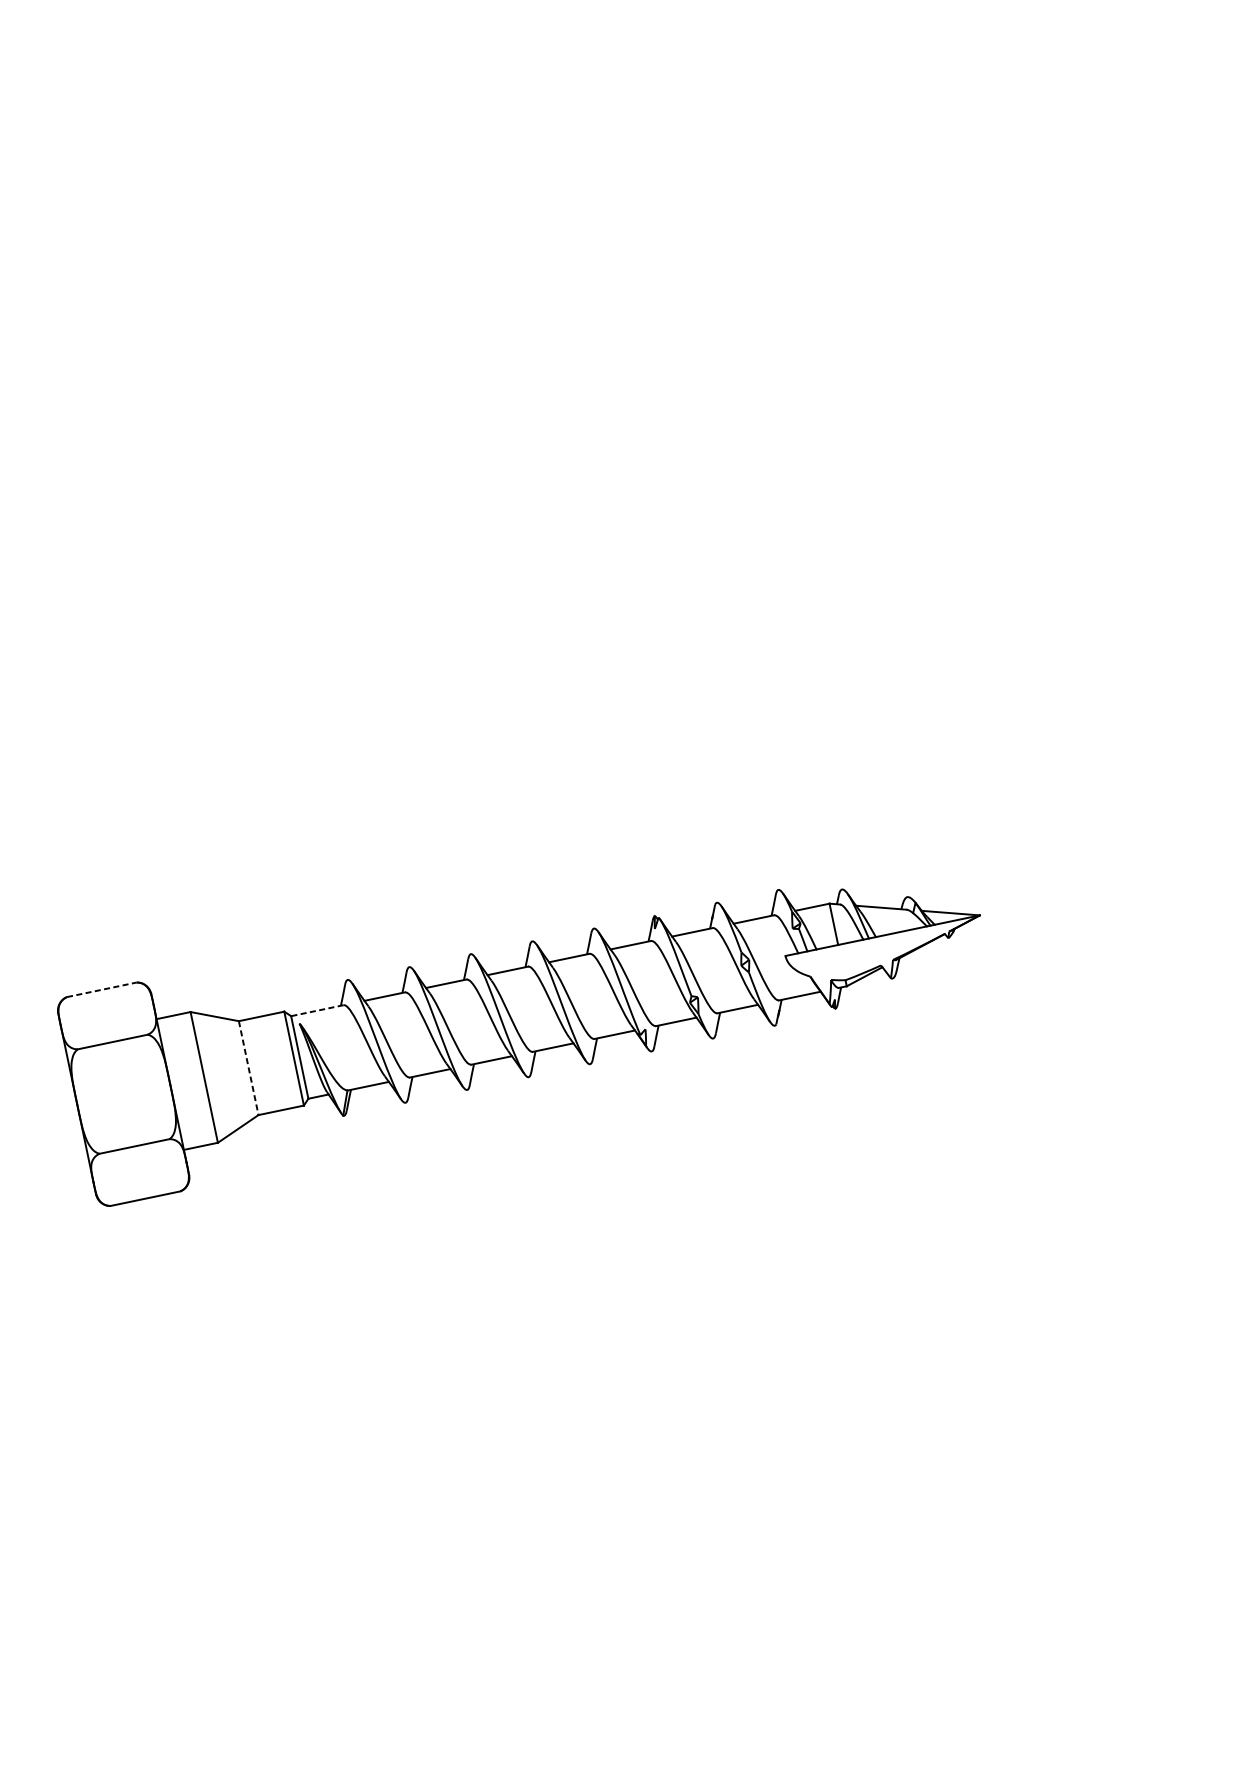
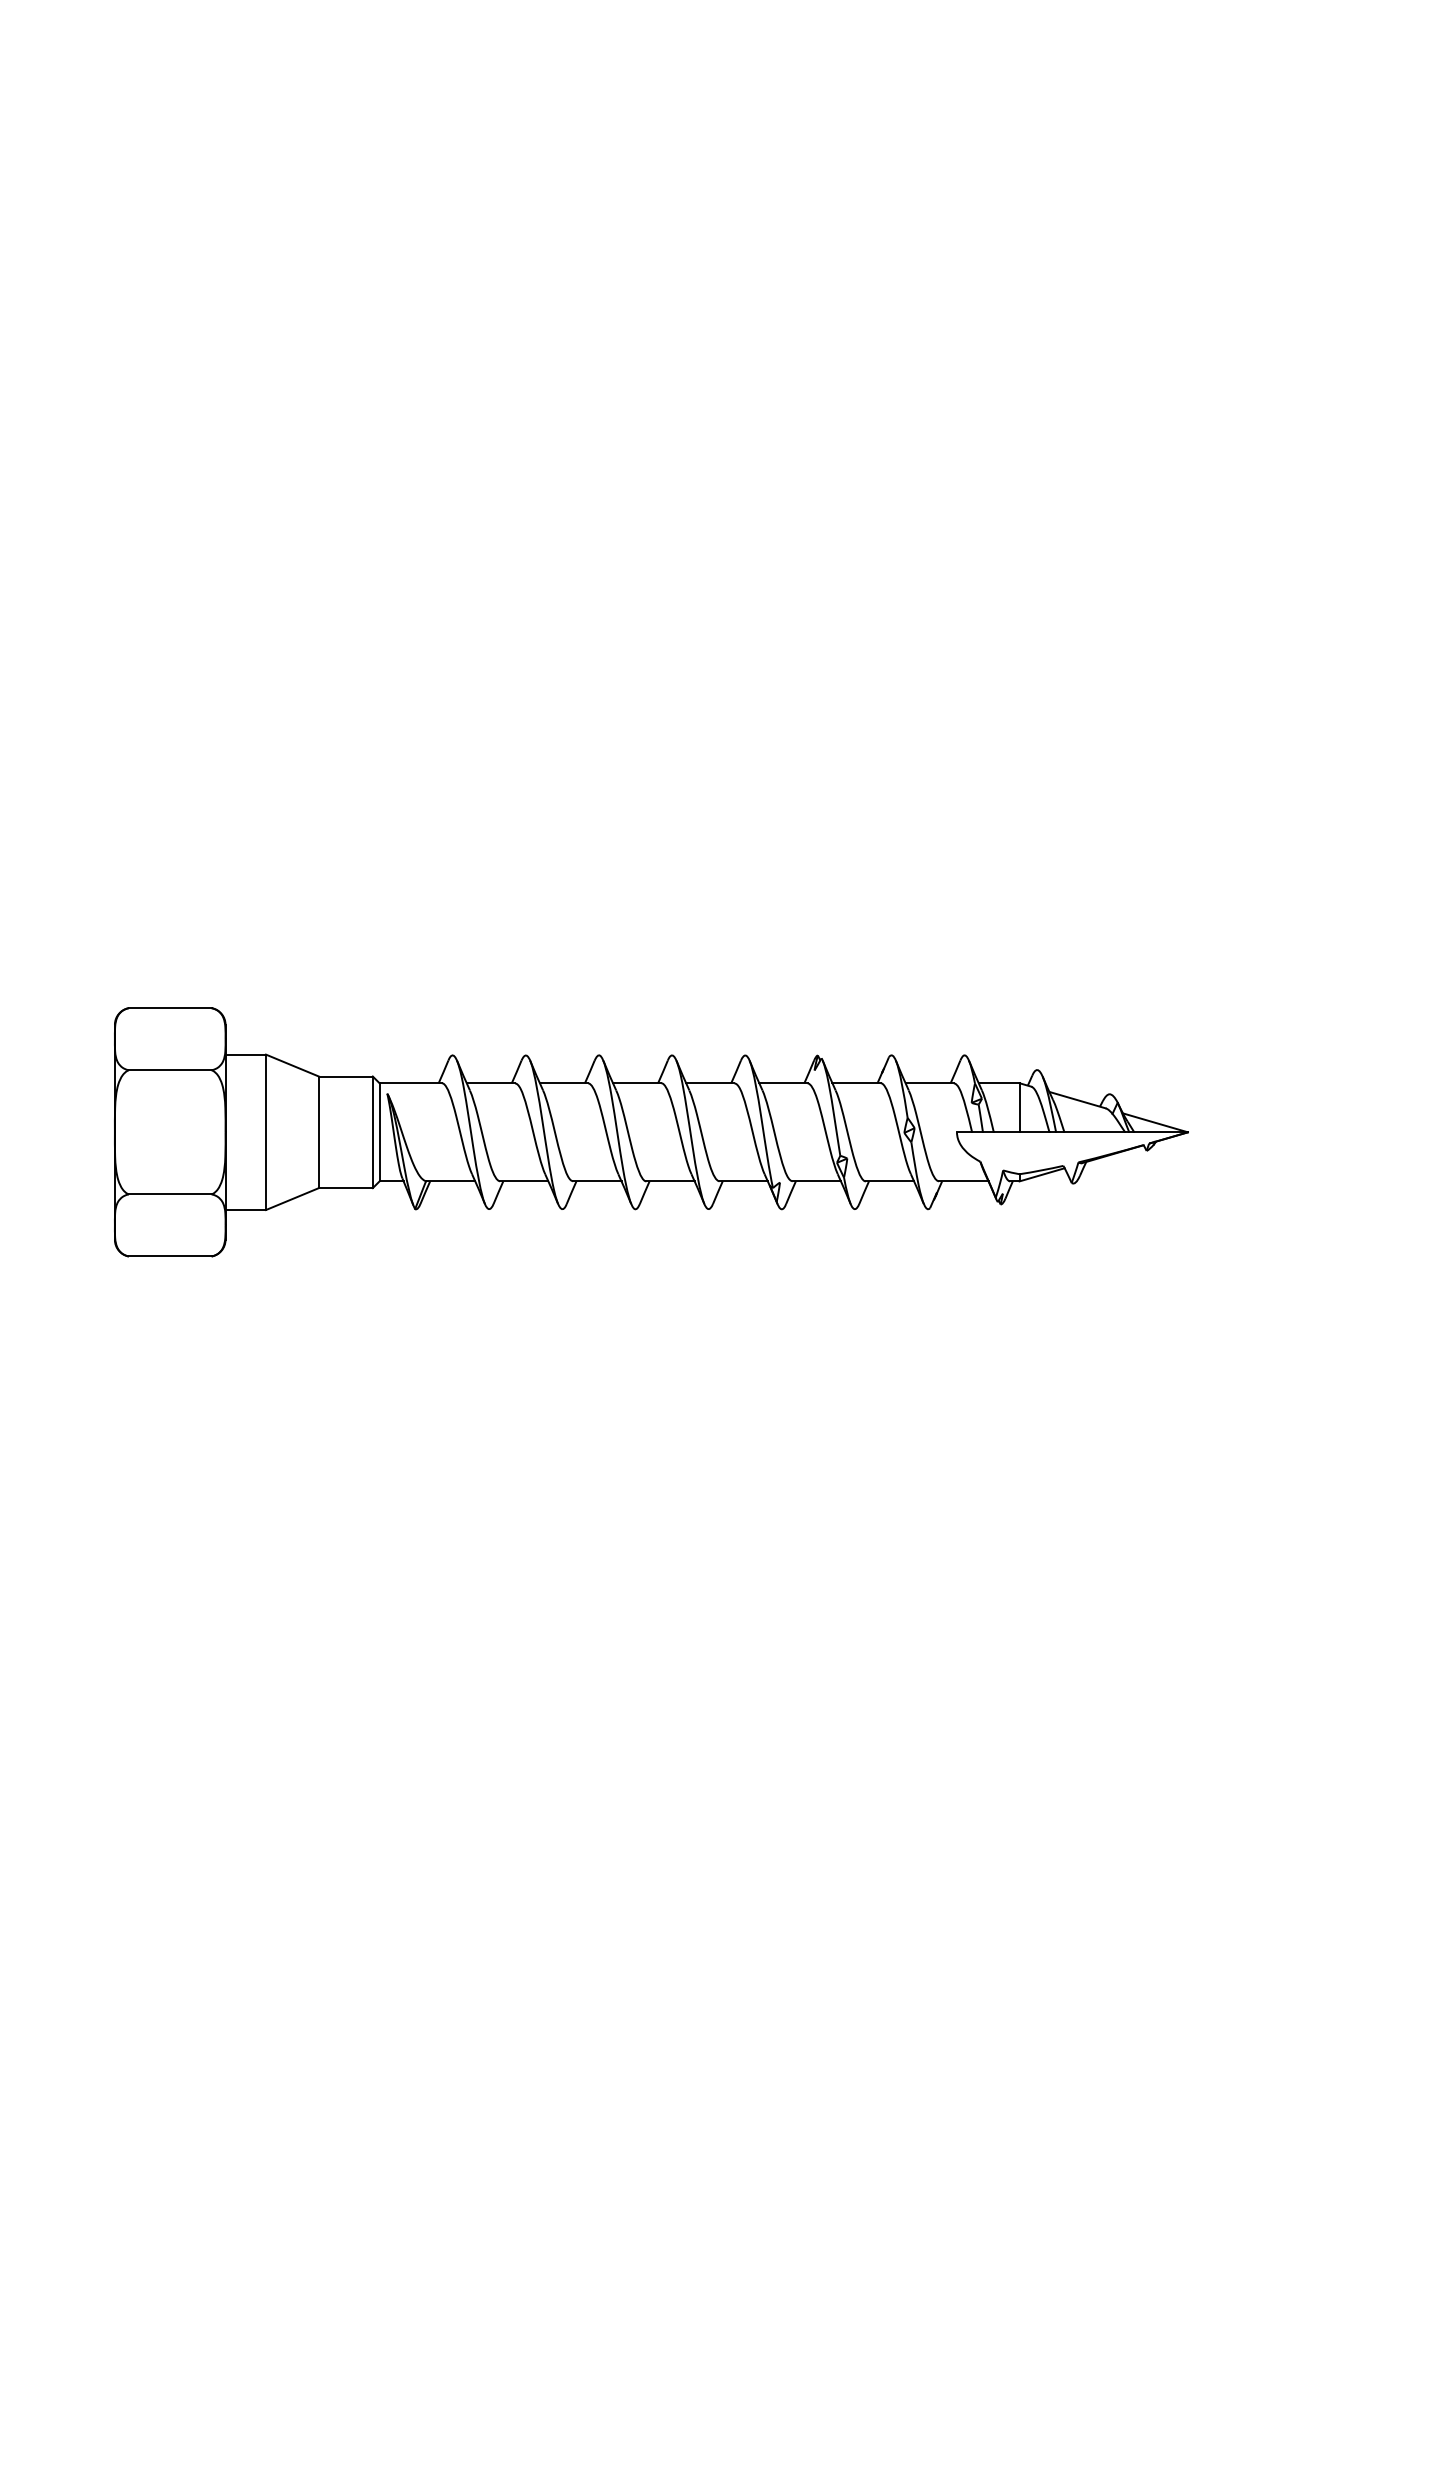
line: (102, 990) -> (170, 1008), dashed -> solid
line: (317, 1010) -> (410, 1083), dashed -> solid
line: (248, 1068) -> (318, 1132), dashed -> solid

